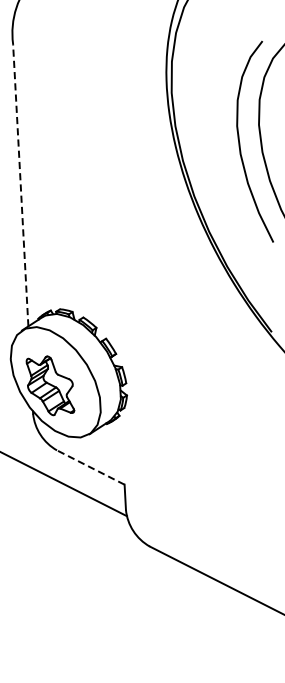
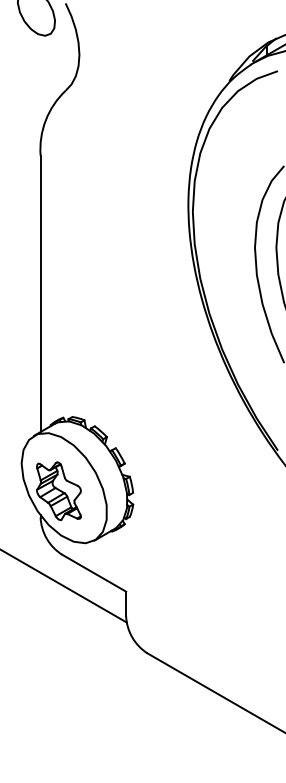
line: (20, 184) -> (40, 293), dashed -> solid
line: (90, 466) -> (93, 572), dashed -> solid

